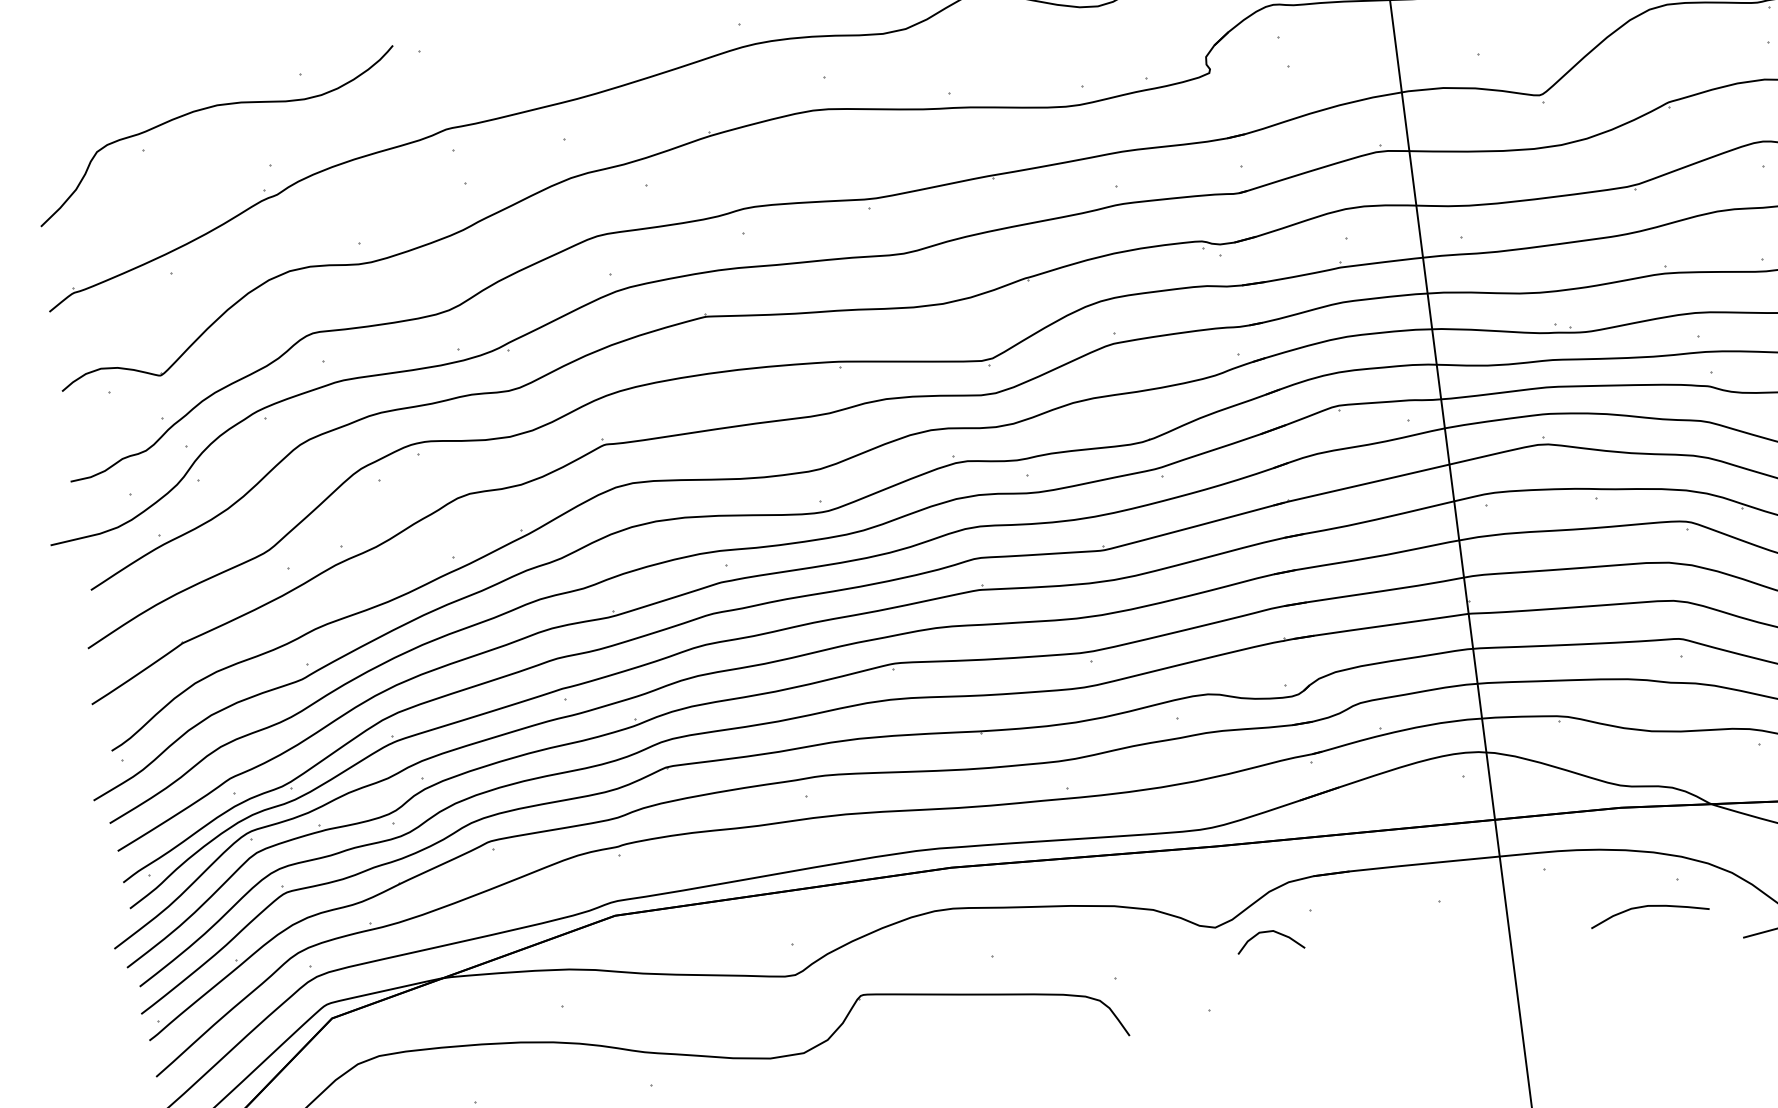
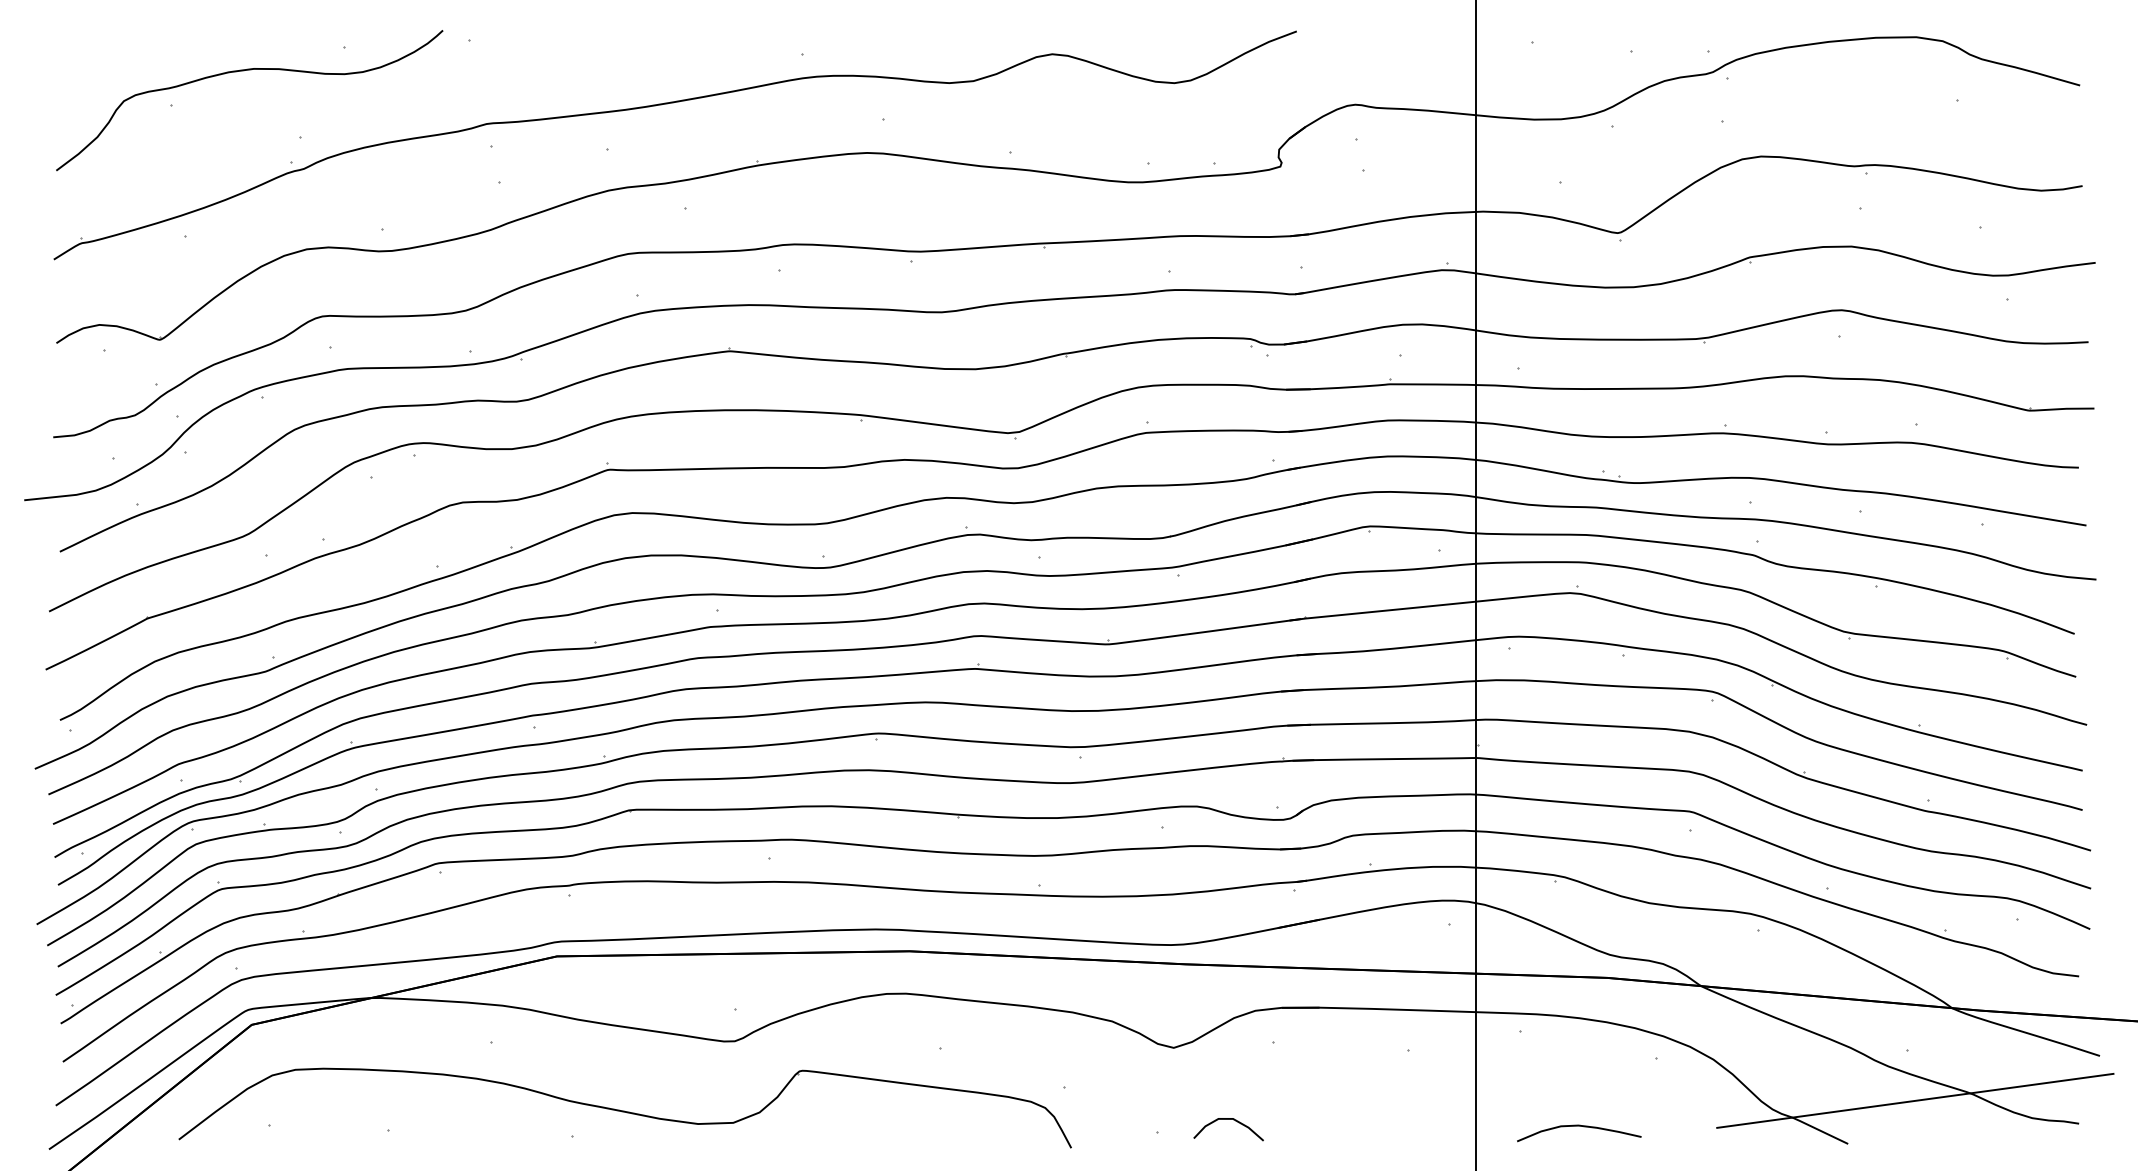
curve: (1649, 906) -> (1579, 1126), moved
curve: (1268, 932) -> (1228, 1119), moved

